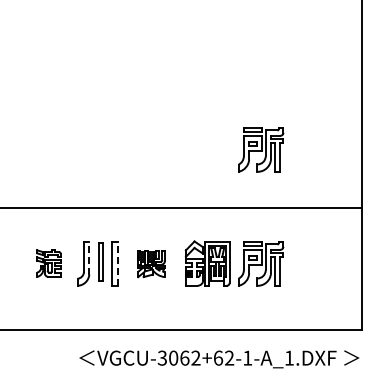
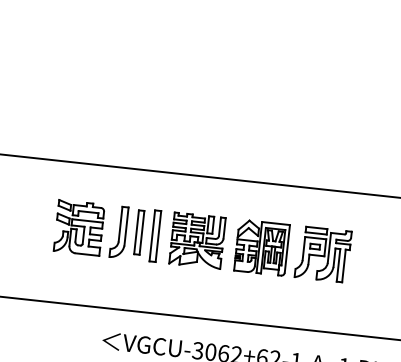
part: (261, 149) -> (338, 123), removed
line: (89, 258) -> (126, 227), dashed -> solid
part: (48, 263) -> (78, 227), size x1.67
line: (117, 263) -> (158, 236), dashed -> solid
part: (151, 263) -> (197, 240), size x1.67

